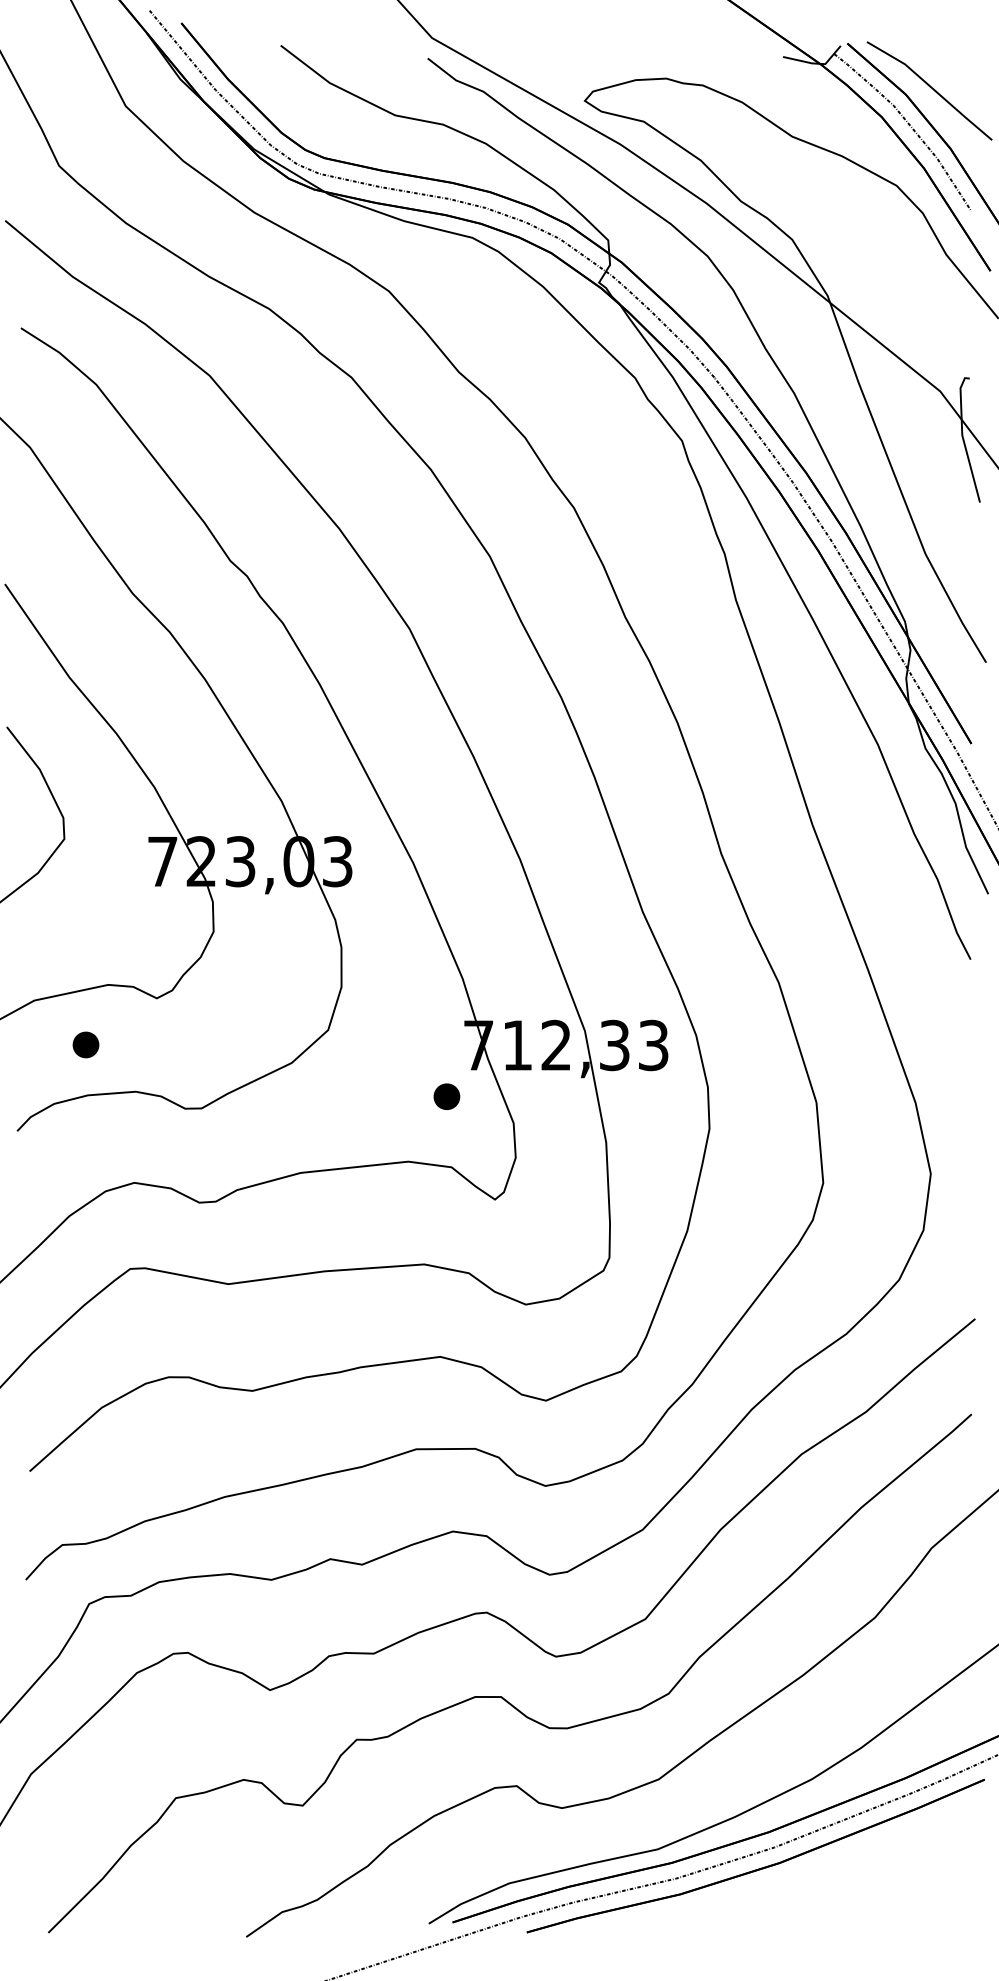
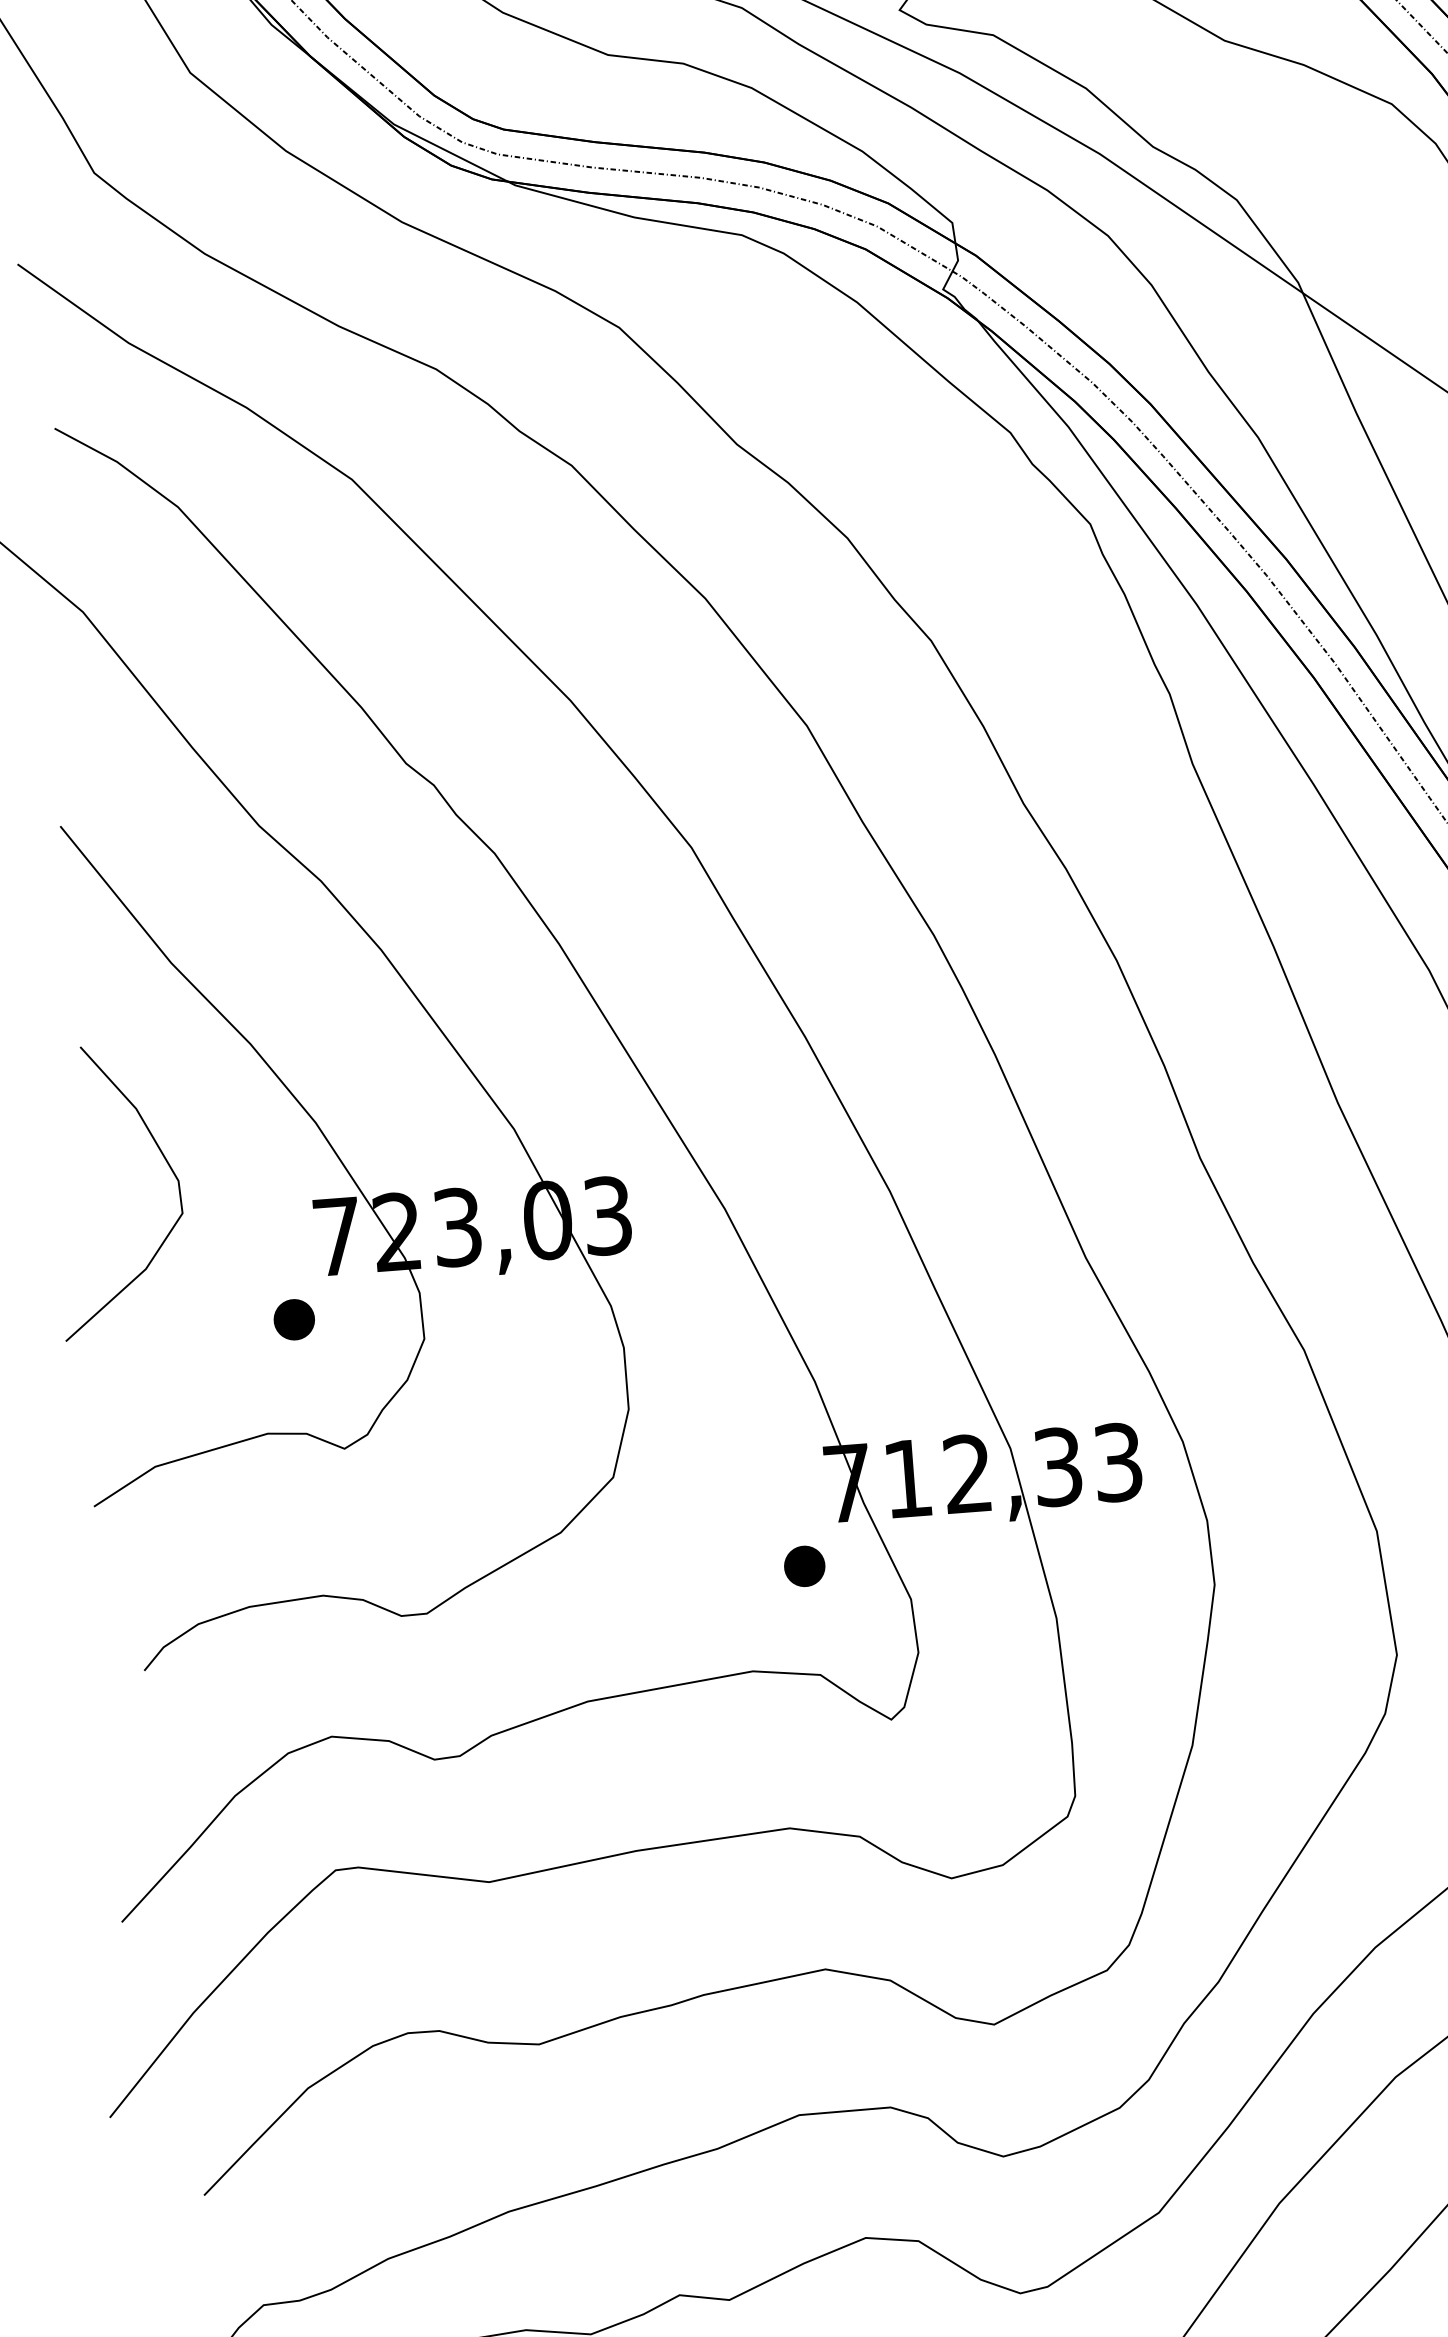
part: (85, 1044) -> (293, 1319), moved

